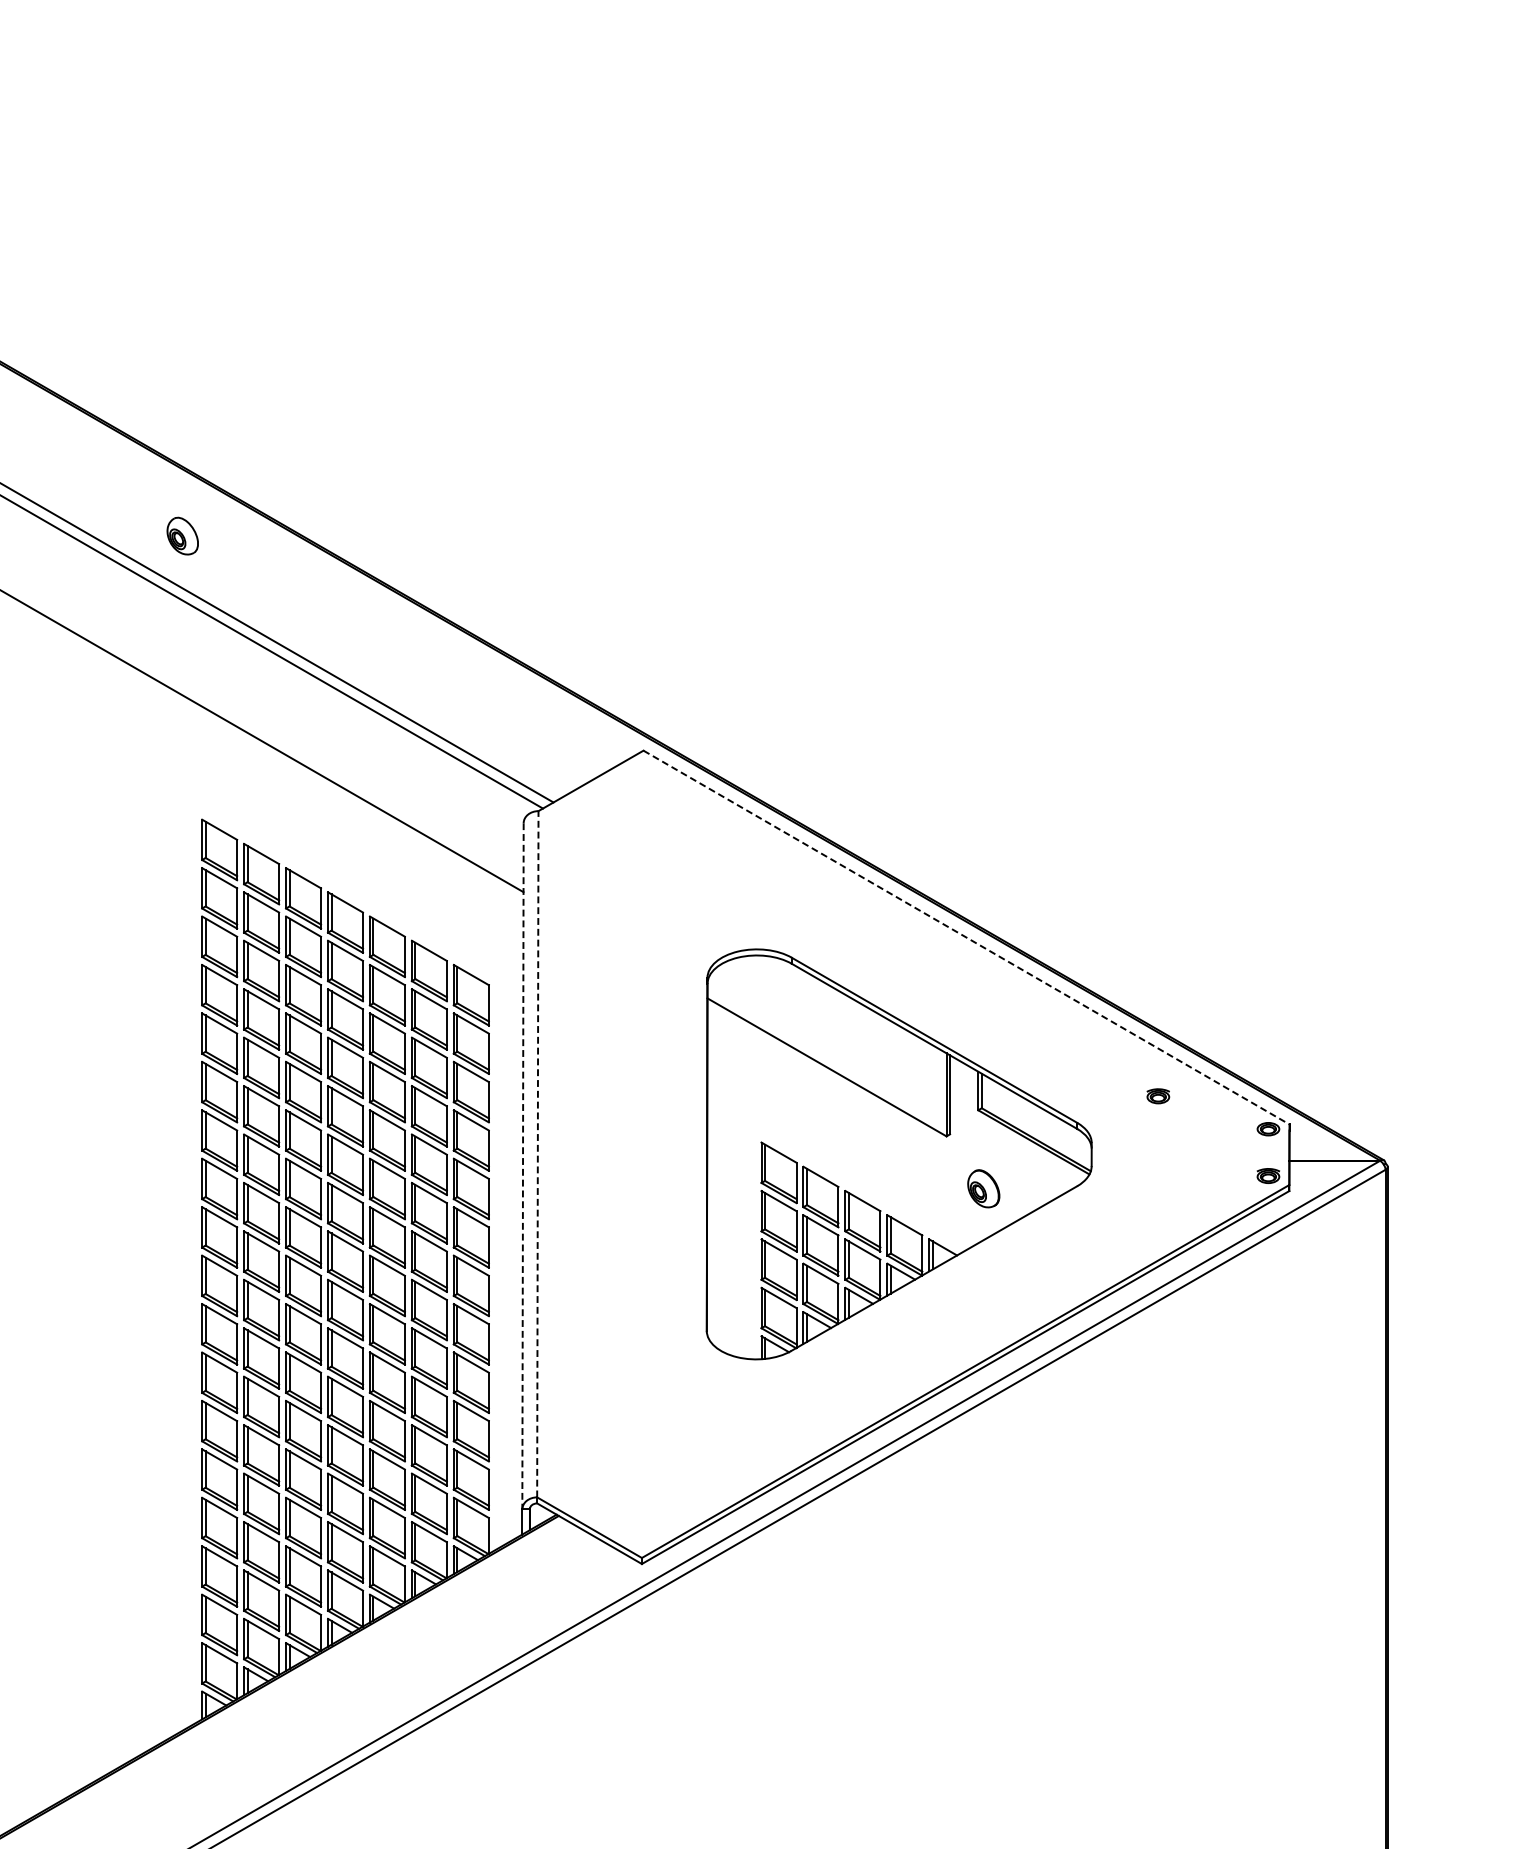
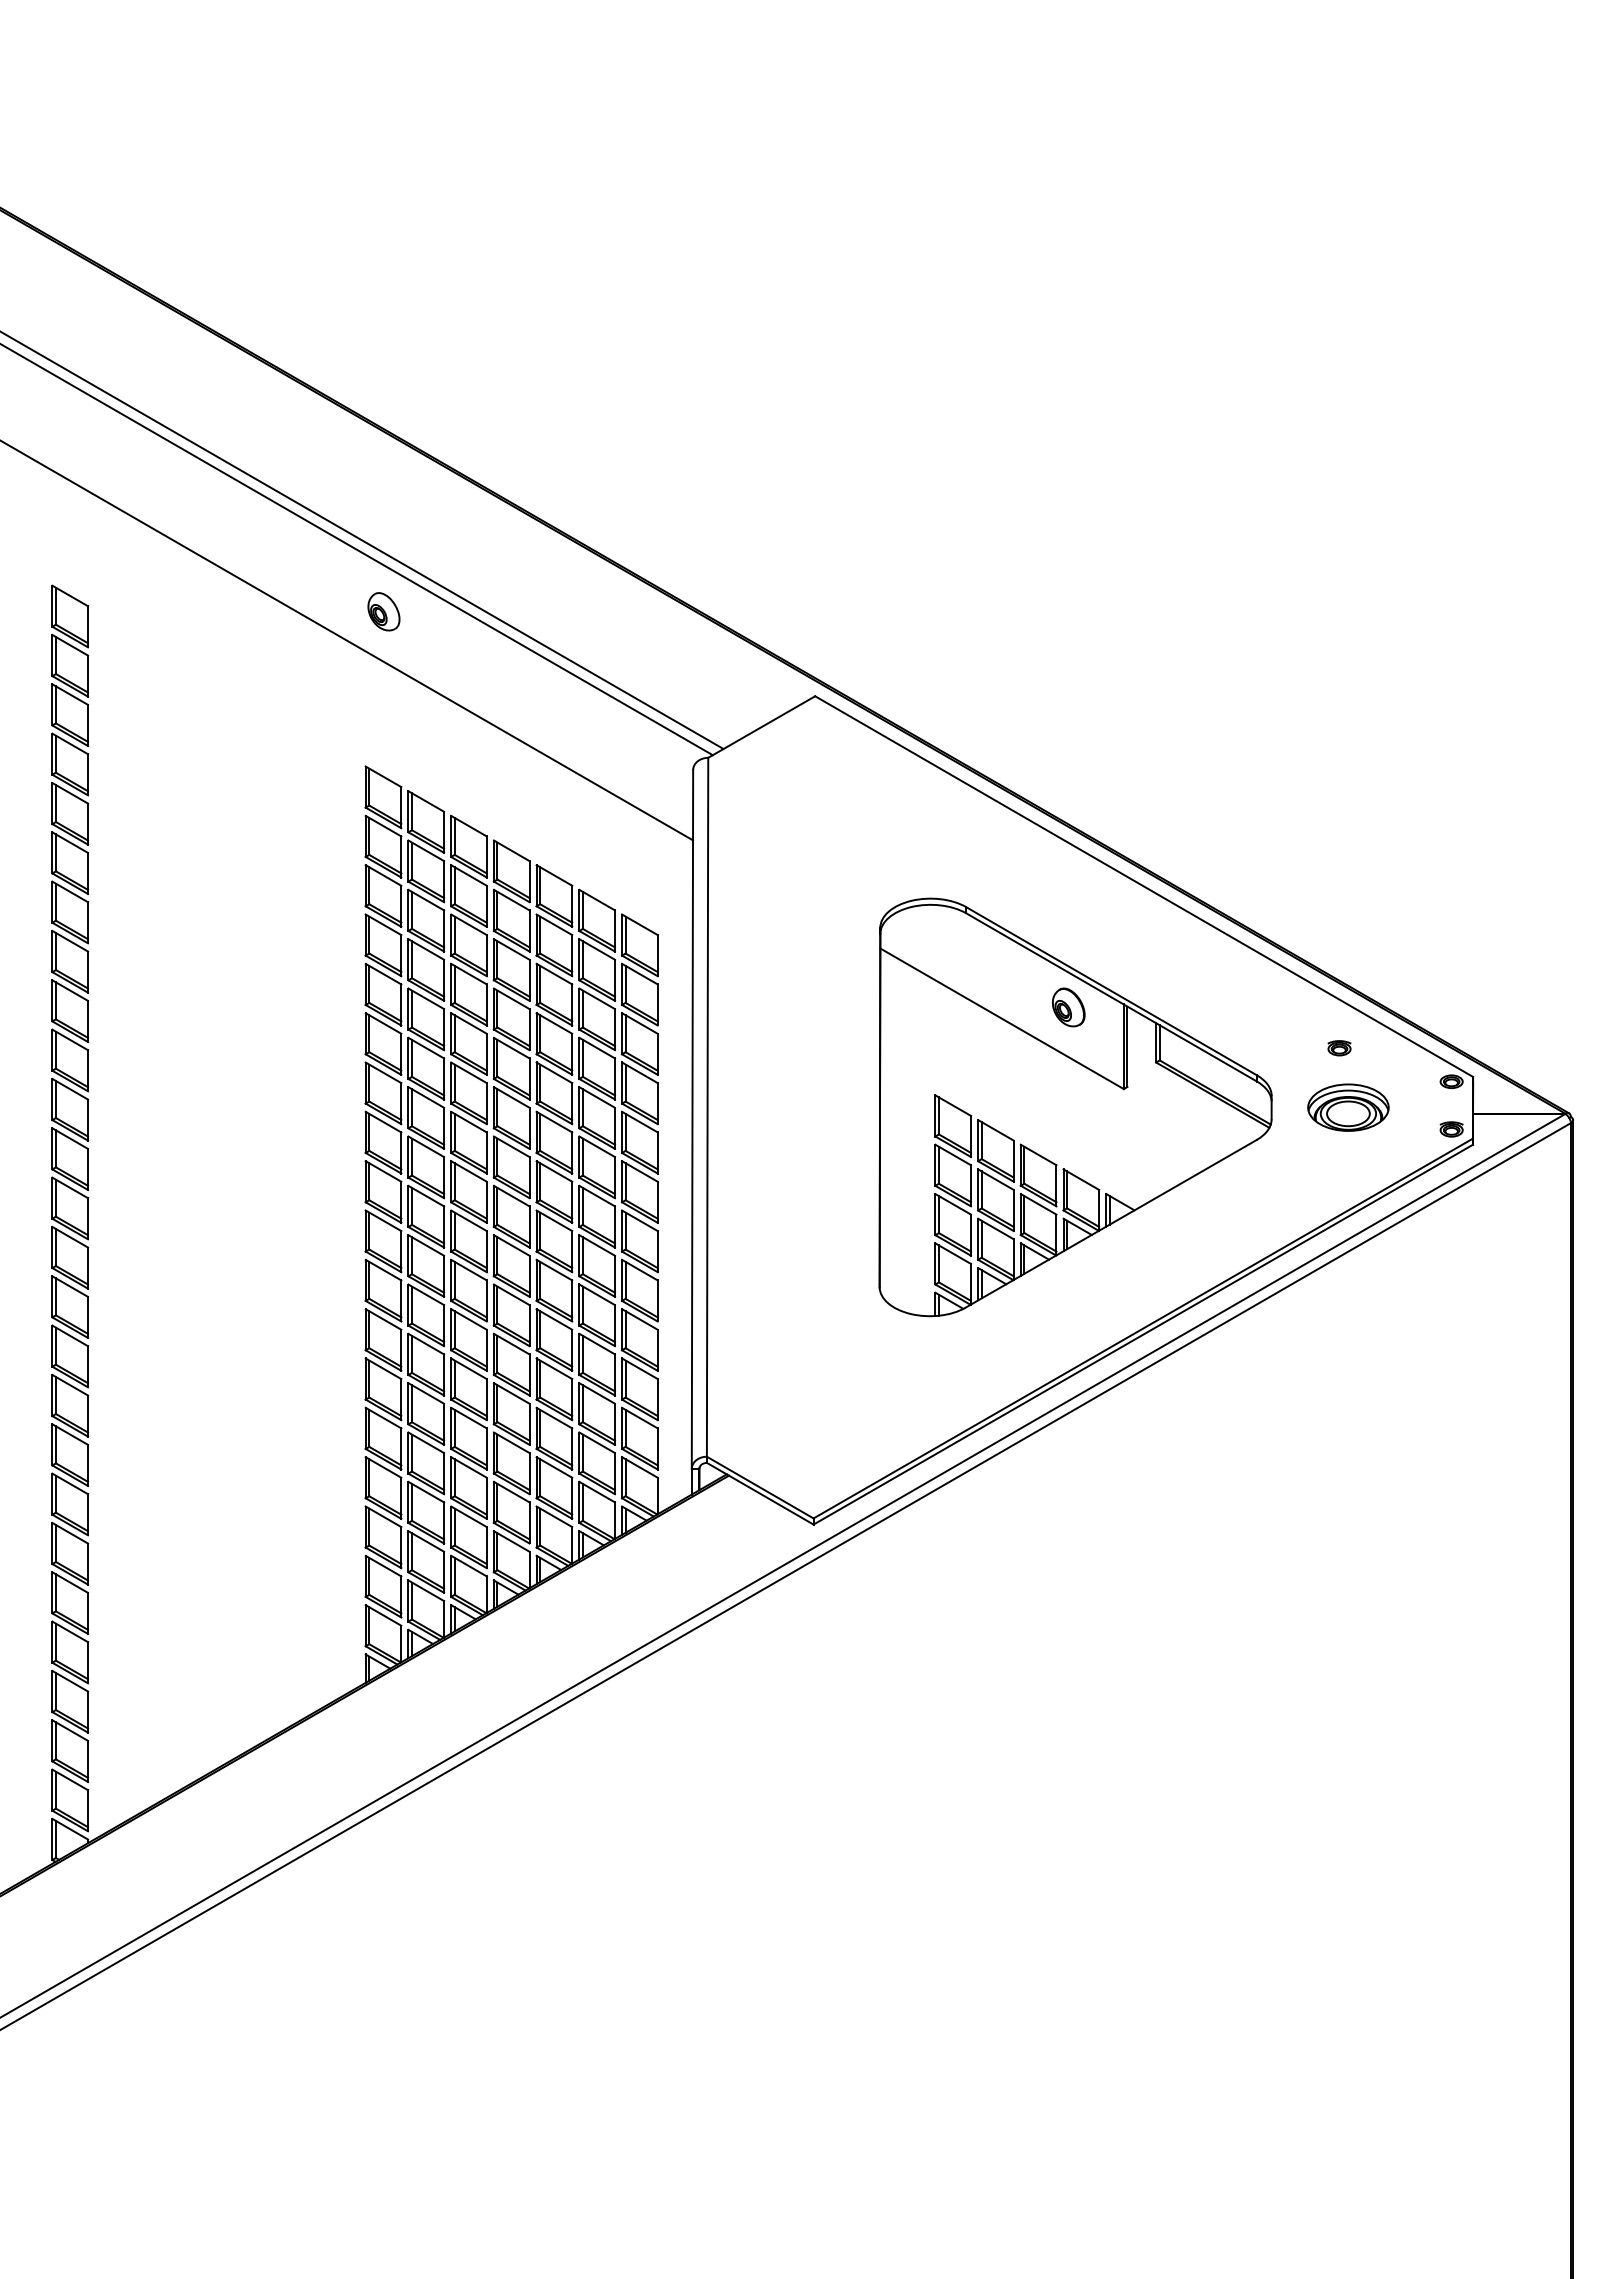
part: (182, 535) -> (383, 611), moved
line: (966, 937) -> (1144, 886), dashed -> solid
line: (537, 1153) -> (707, 1106), dashed -> solid
part: (1167, 1154) -> (1348, 1107), added
line: (523, 1167) -> (692, 1120), dashed -> solid
part: (983, 1188) -> (1068, 1007), moved

